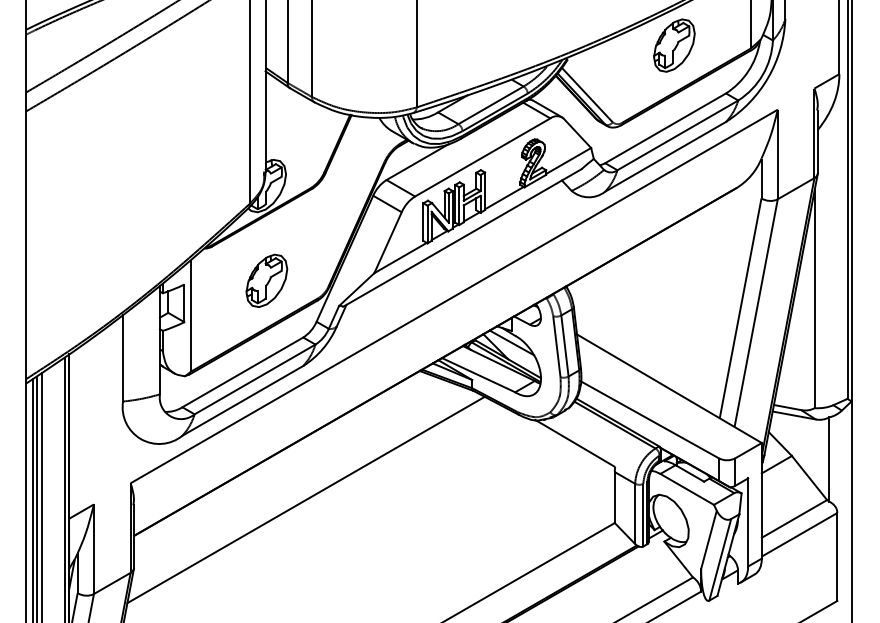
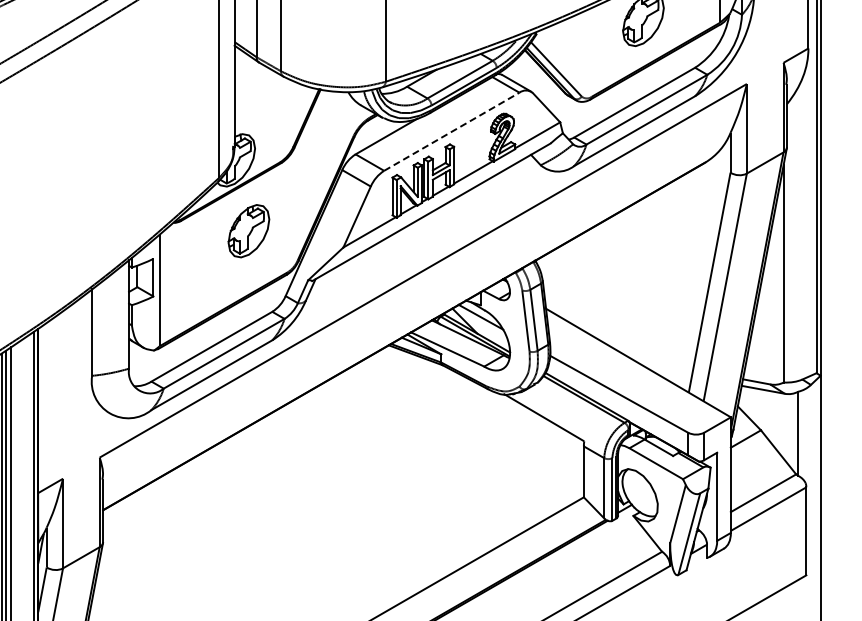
line: (483, 157) -> (452, 131), solid -> dashed
part: (266, 280) -> (248, 230), moved
line: (305, 499) -> (274, 473), removed

